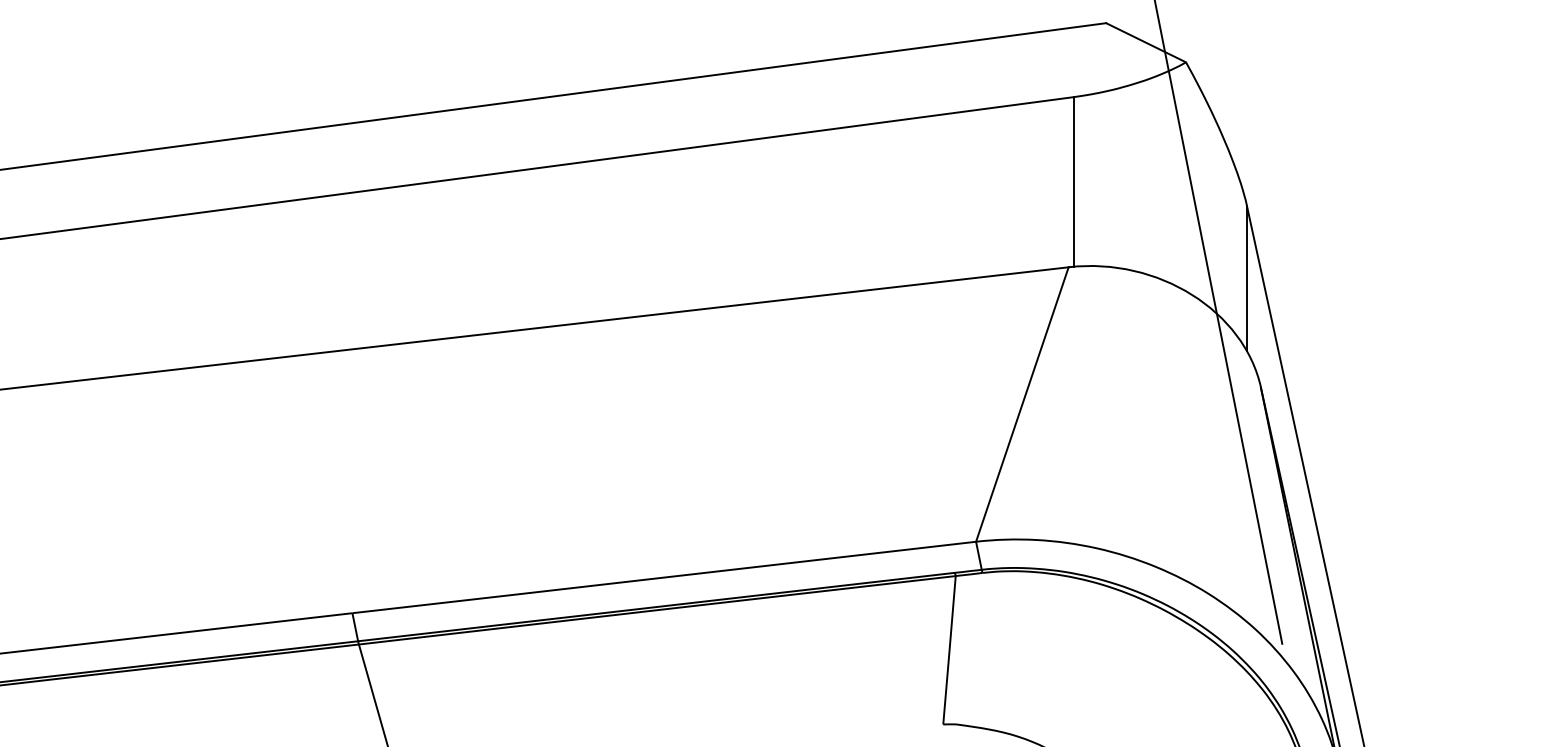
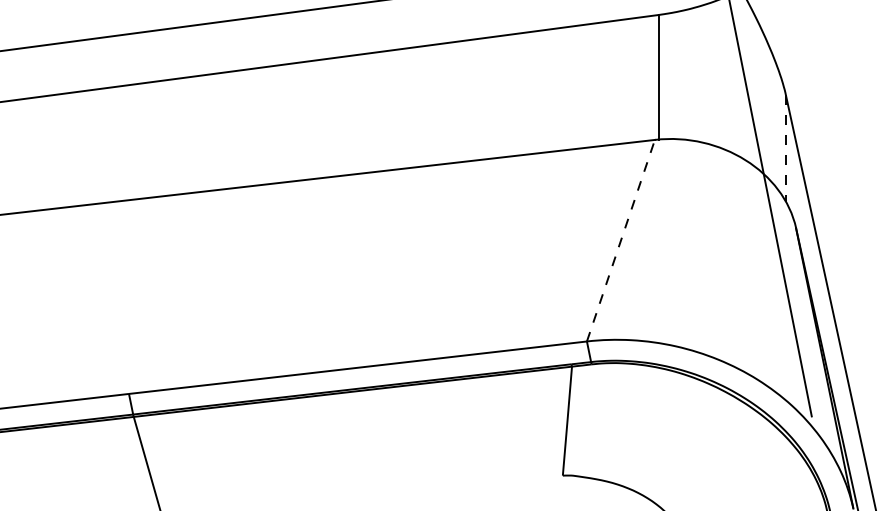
line: (1247, 278) -> (786, 148), solid -> dashed
line: (1022, 404) -> (621, 240), solid -> dashed

